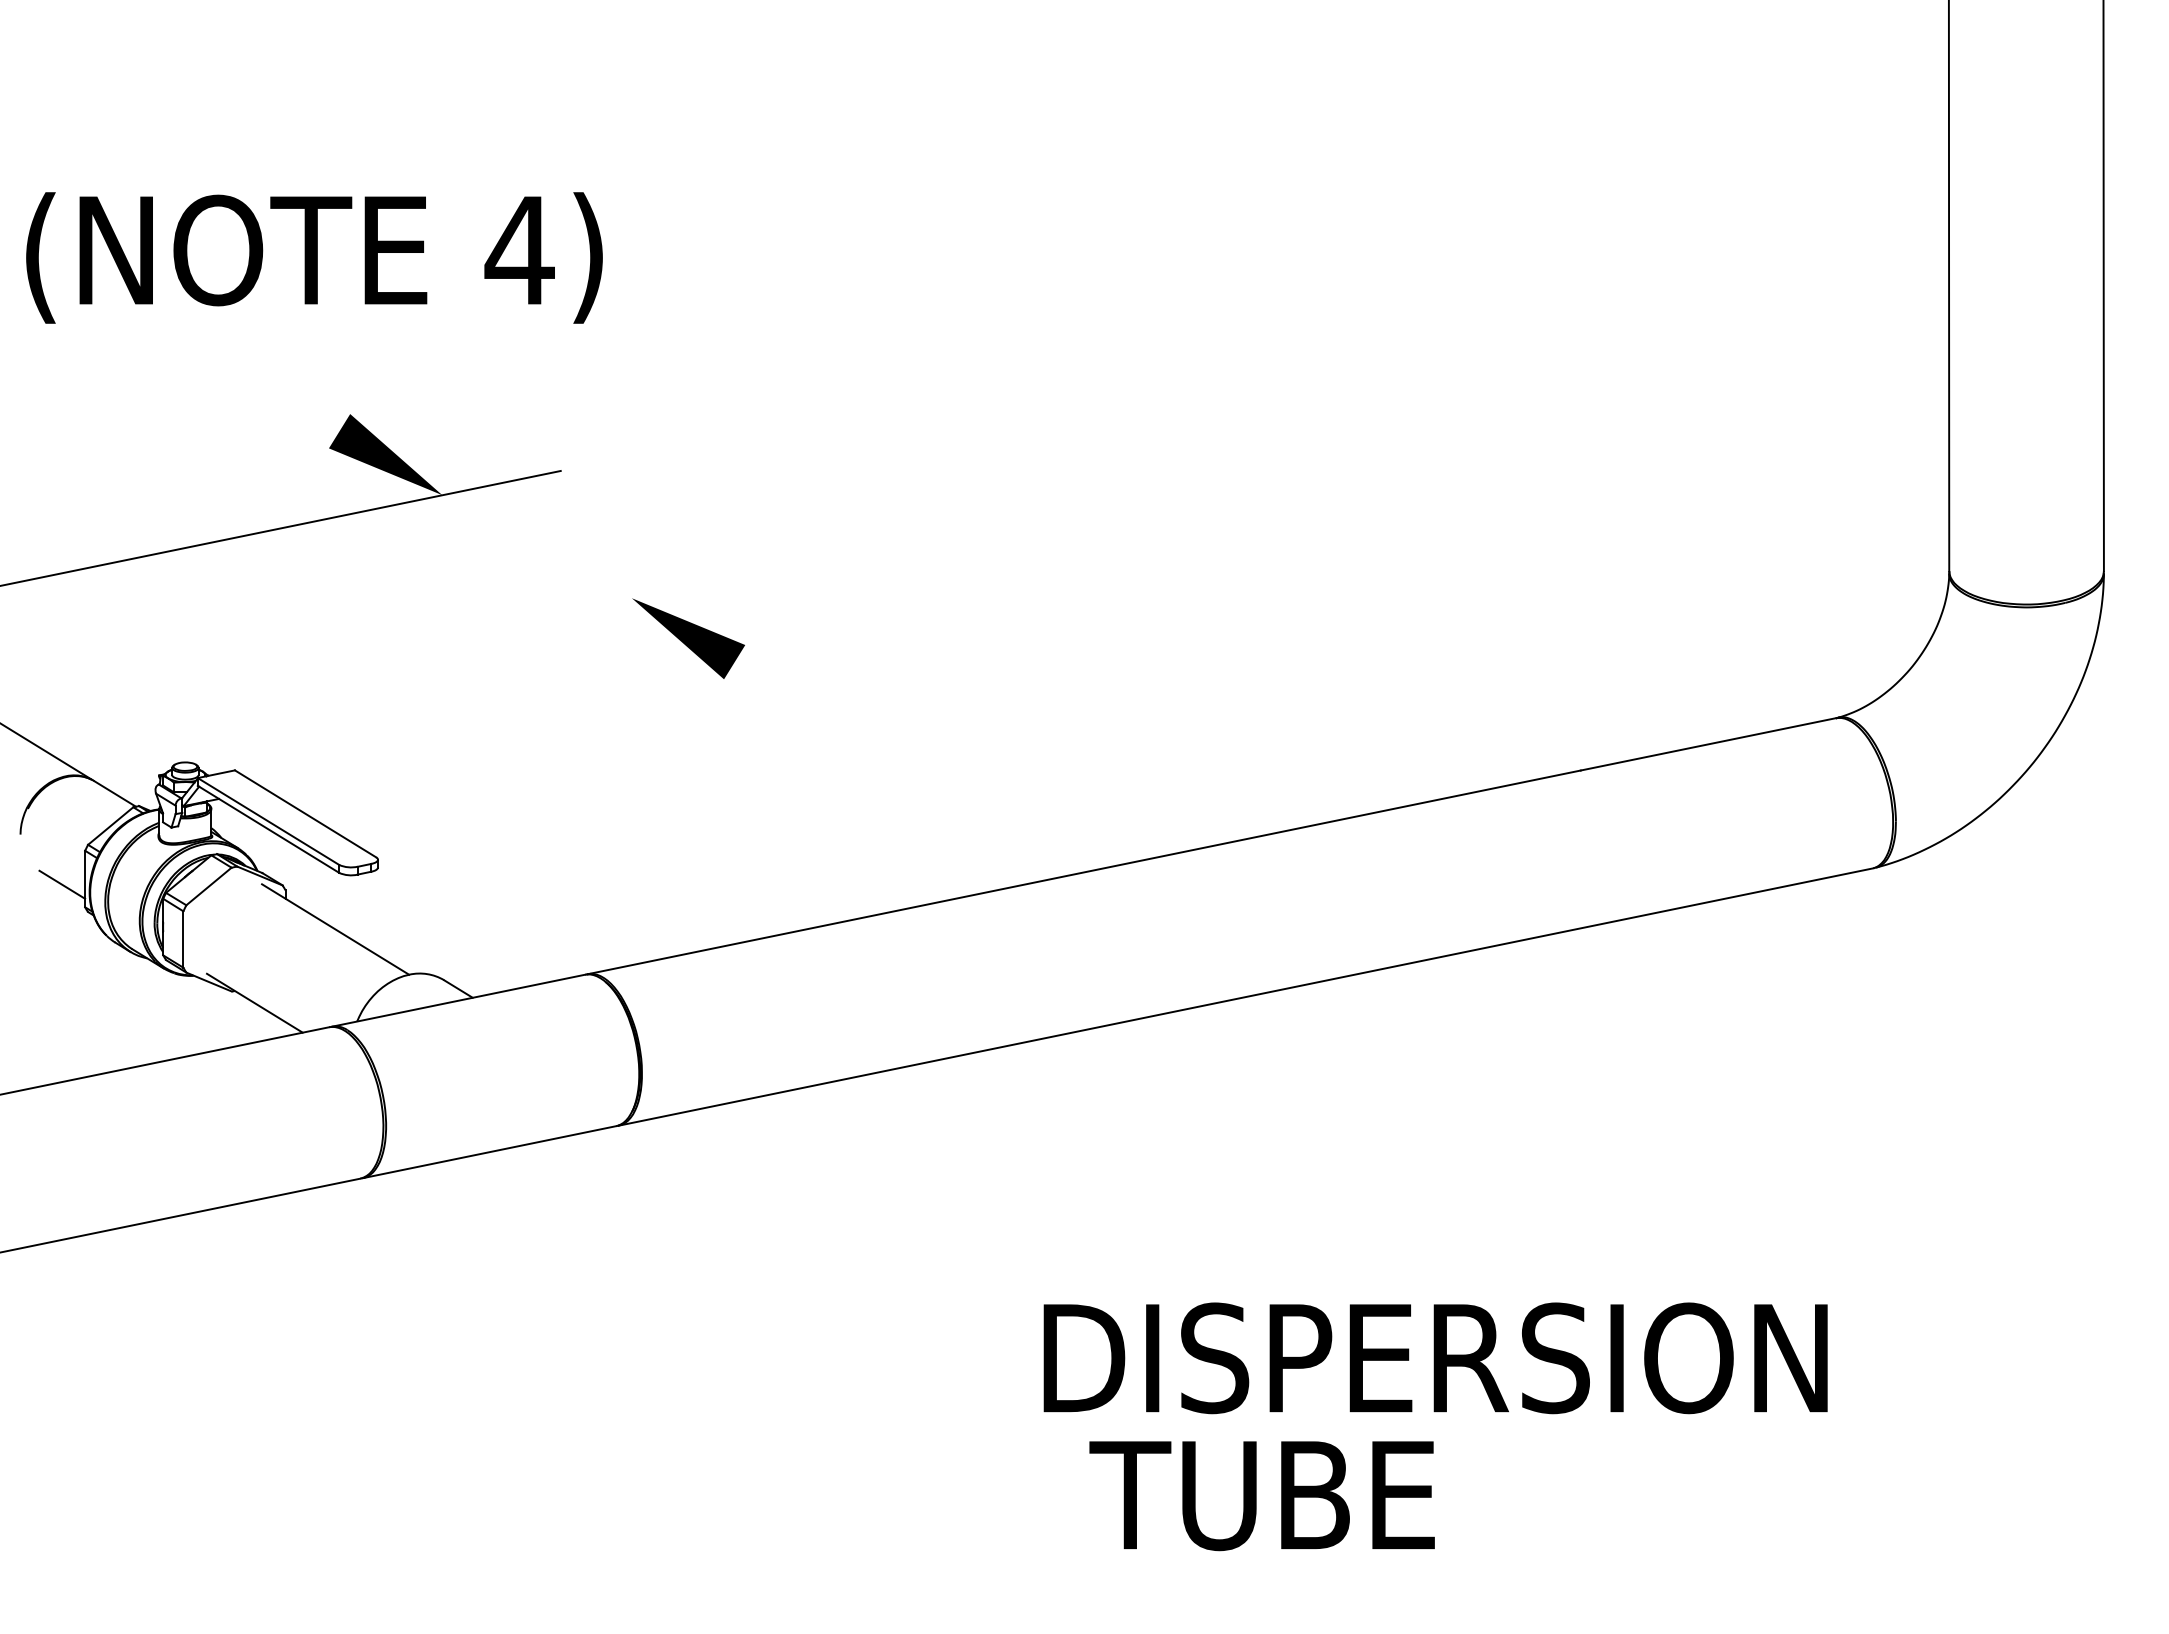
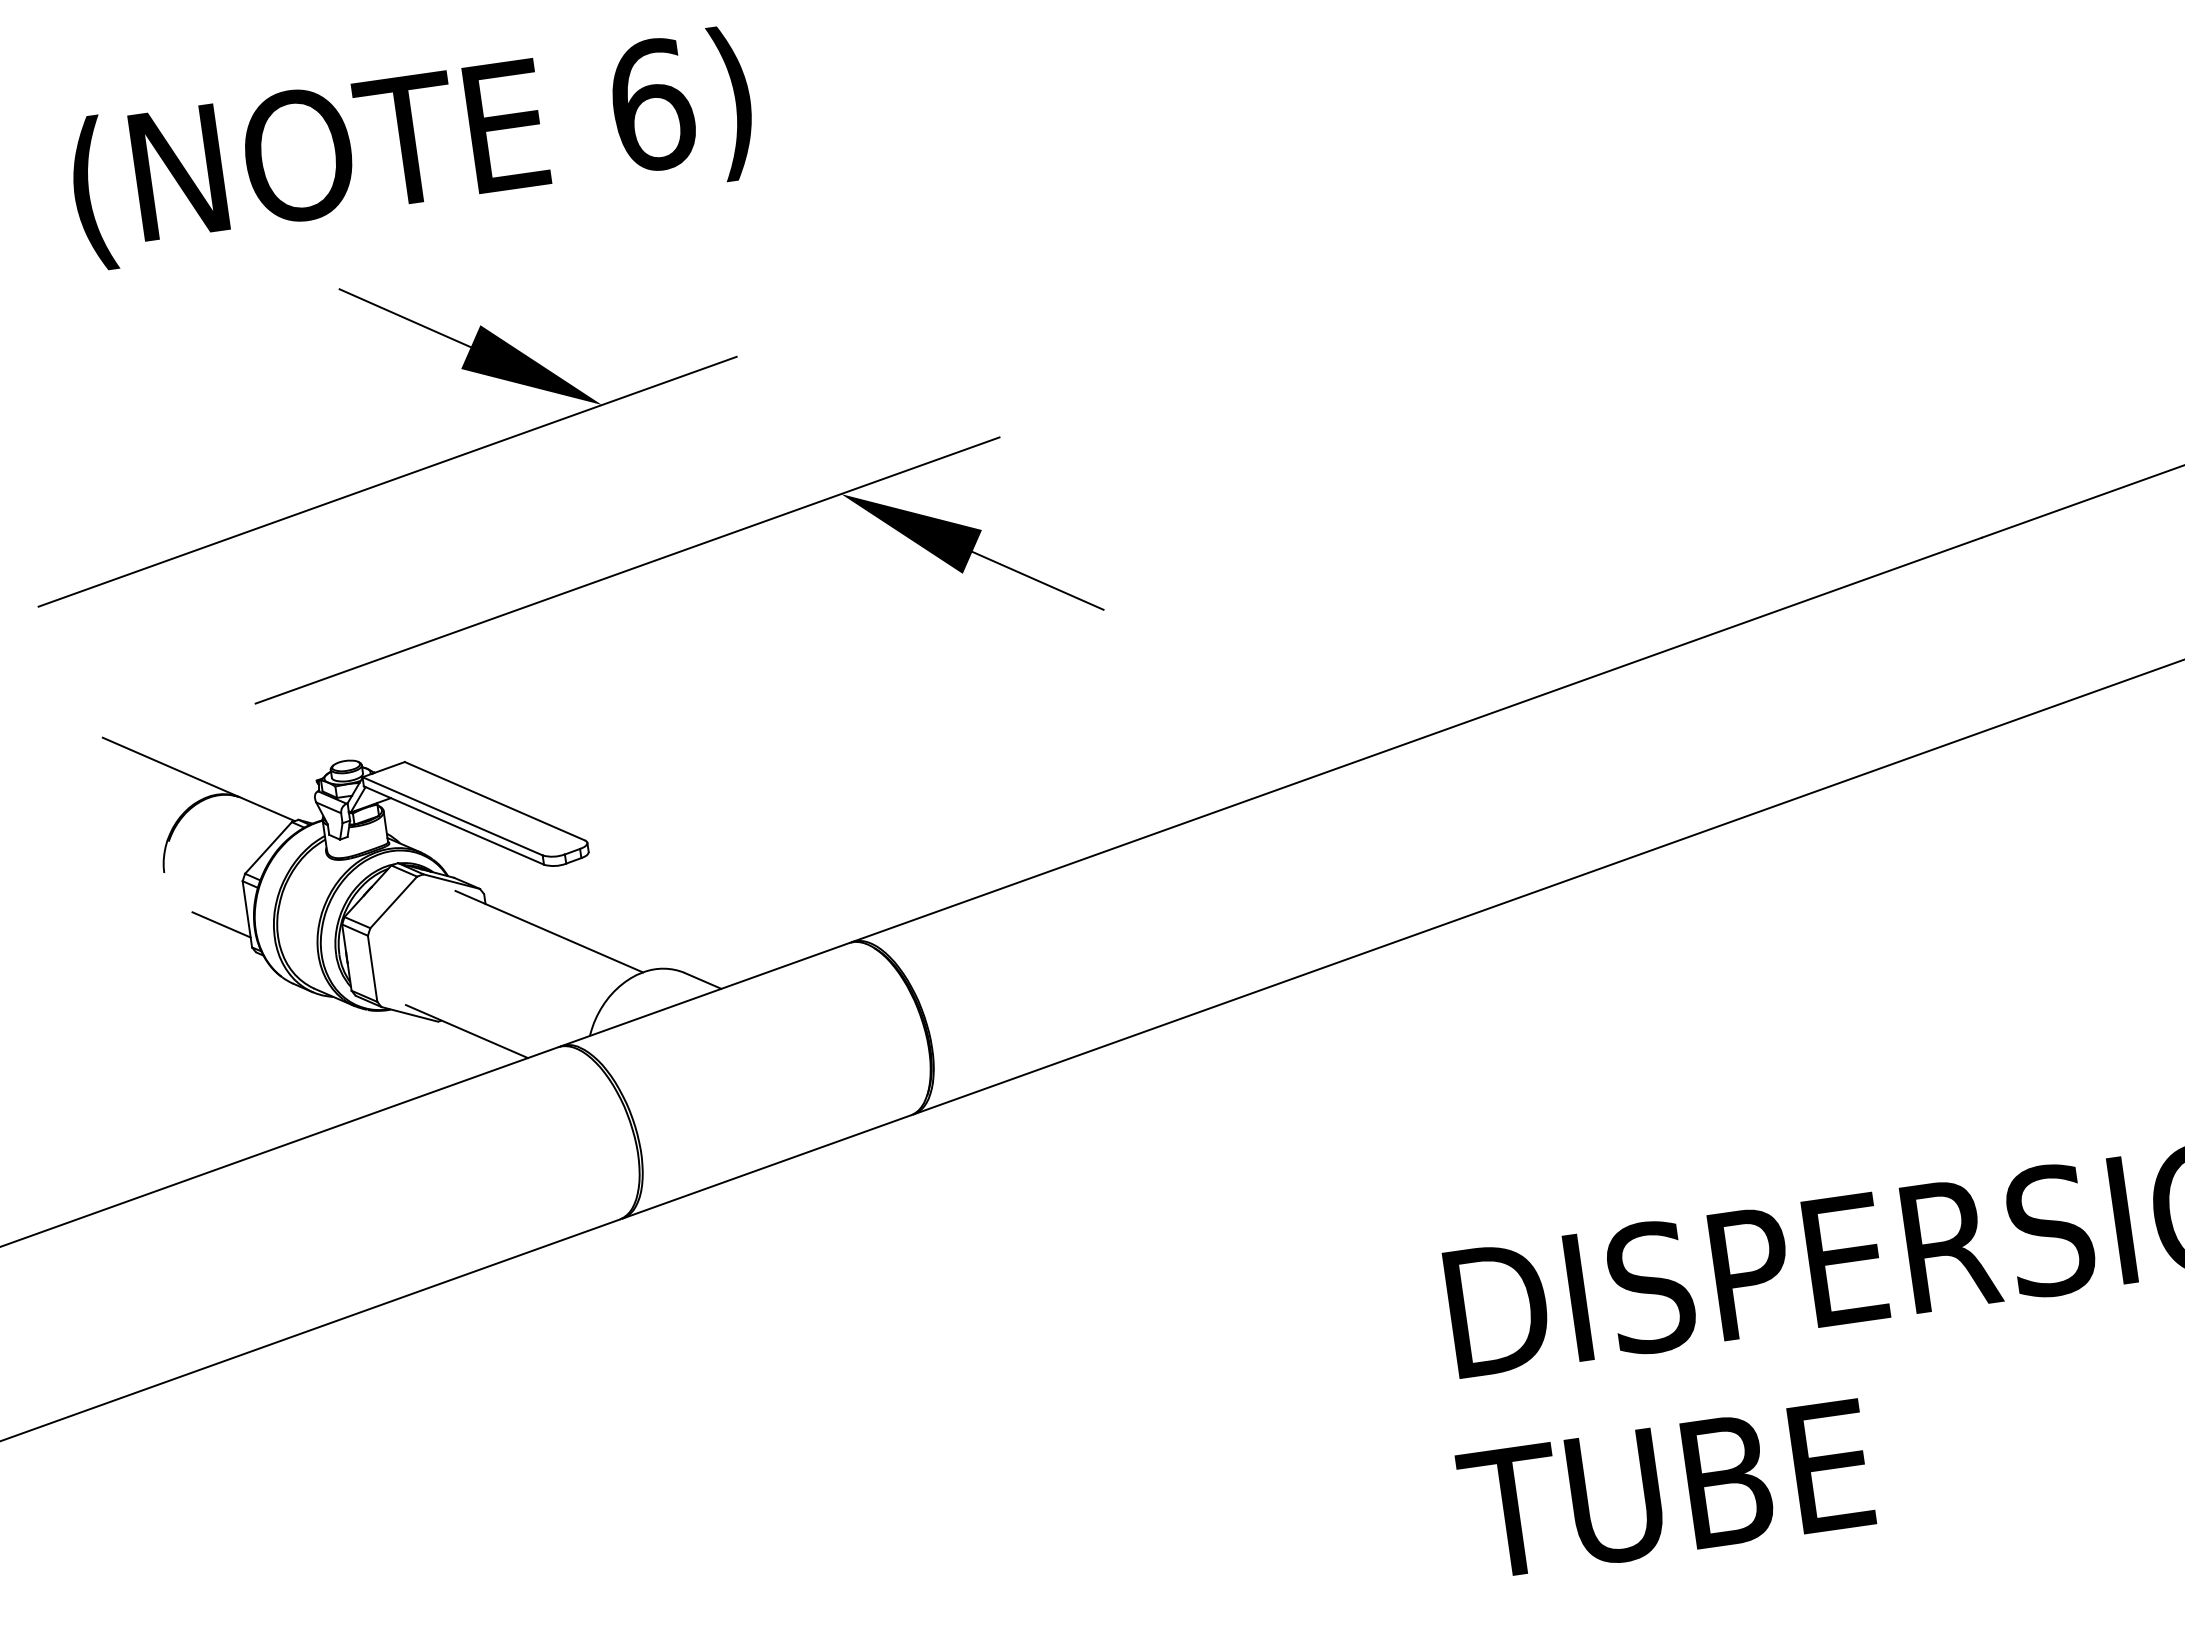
text: (519, 250) -> (651, 105), 4) -> 6)
line: (287, 399) -> (404, 318), added
line: (444, 636) -> (628, 570), added
line: (785, 694) -> (1037, 581), added
text: (1261, 1496) -> (1665, 1491), moved

